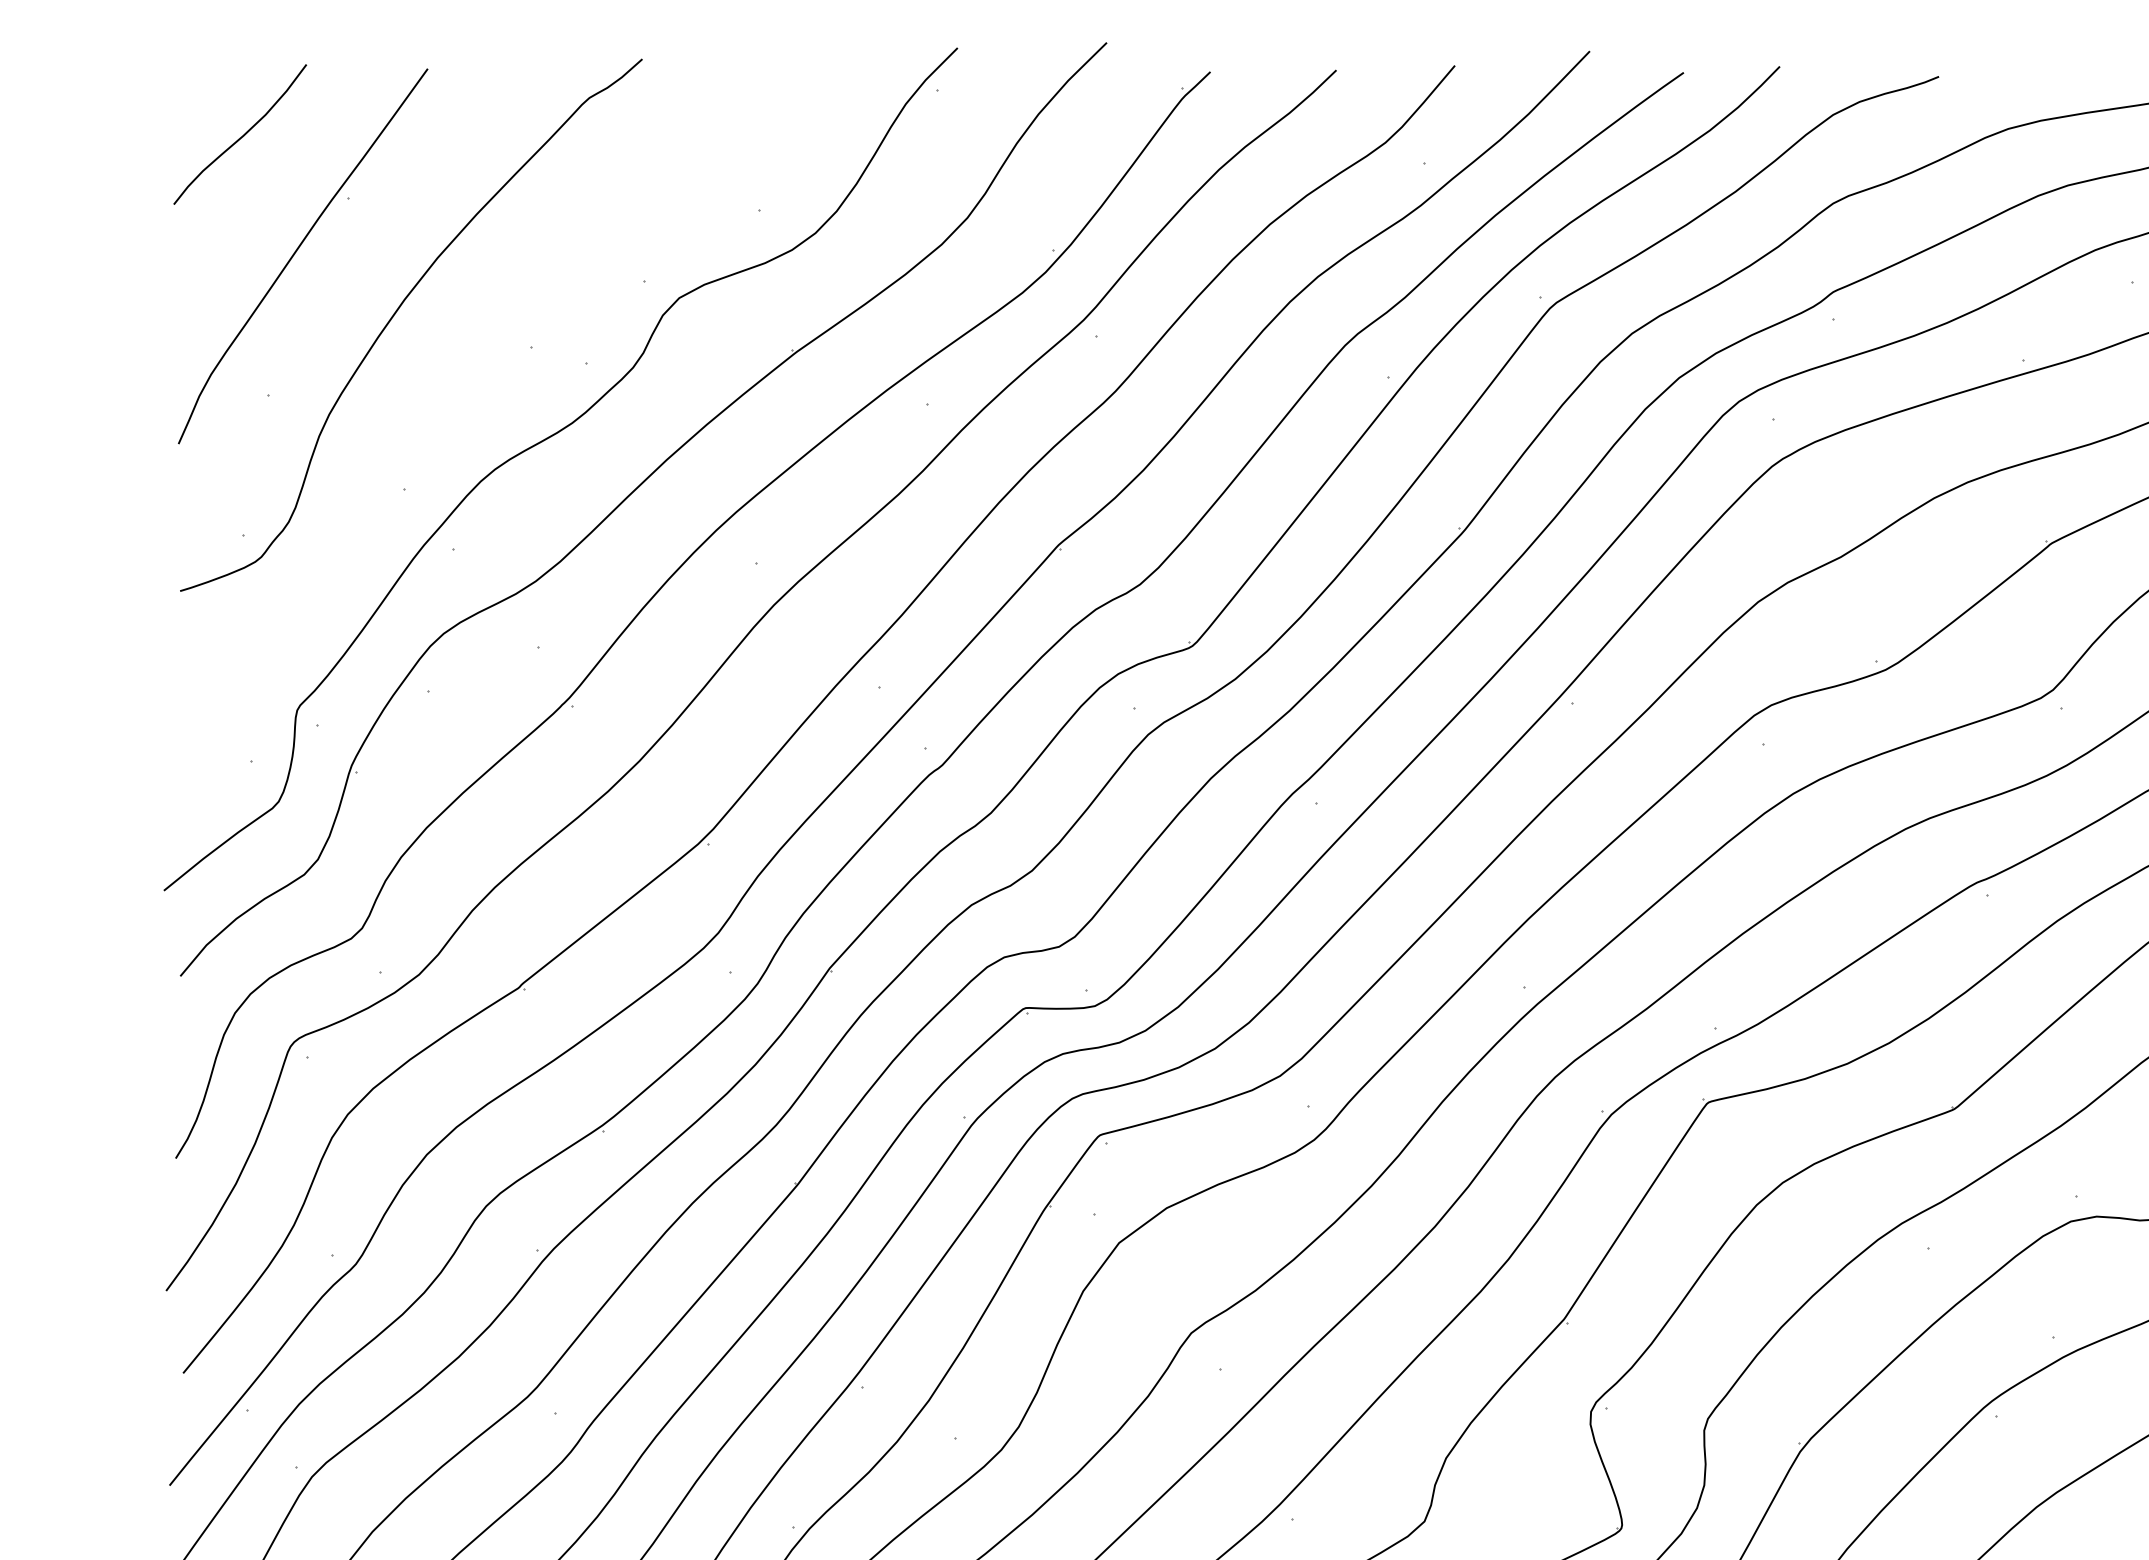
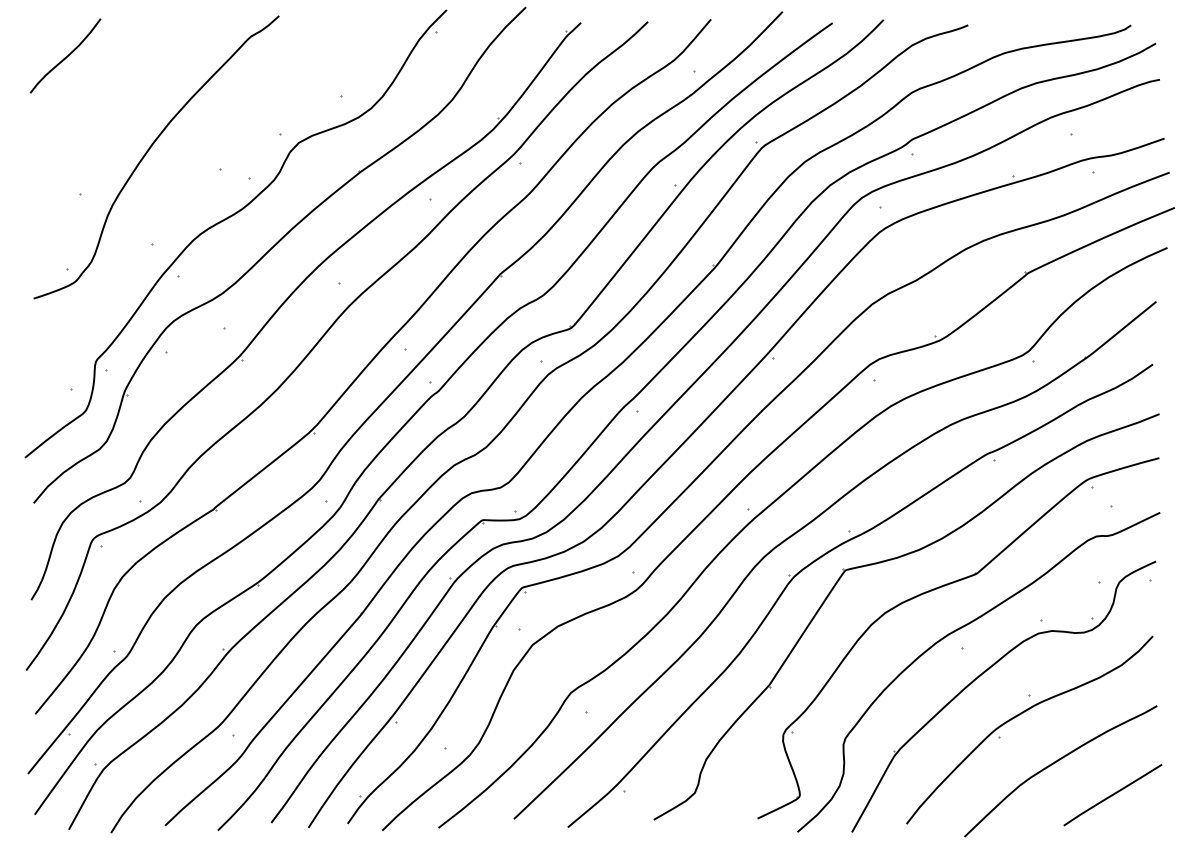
part: (302, 255) -> (98, 120), removed

